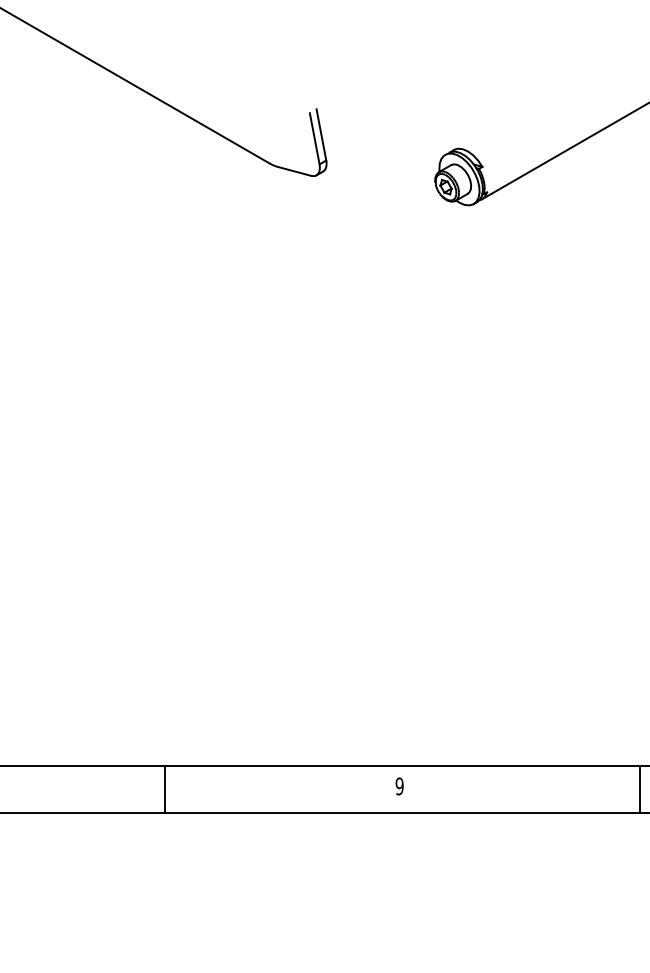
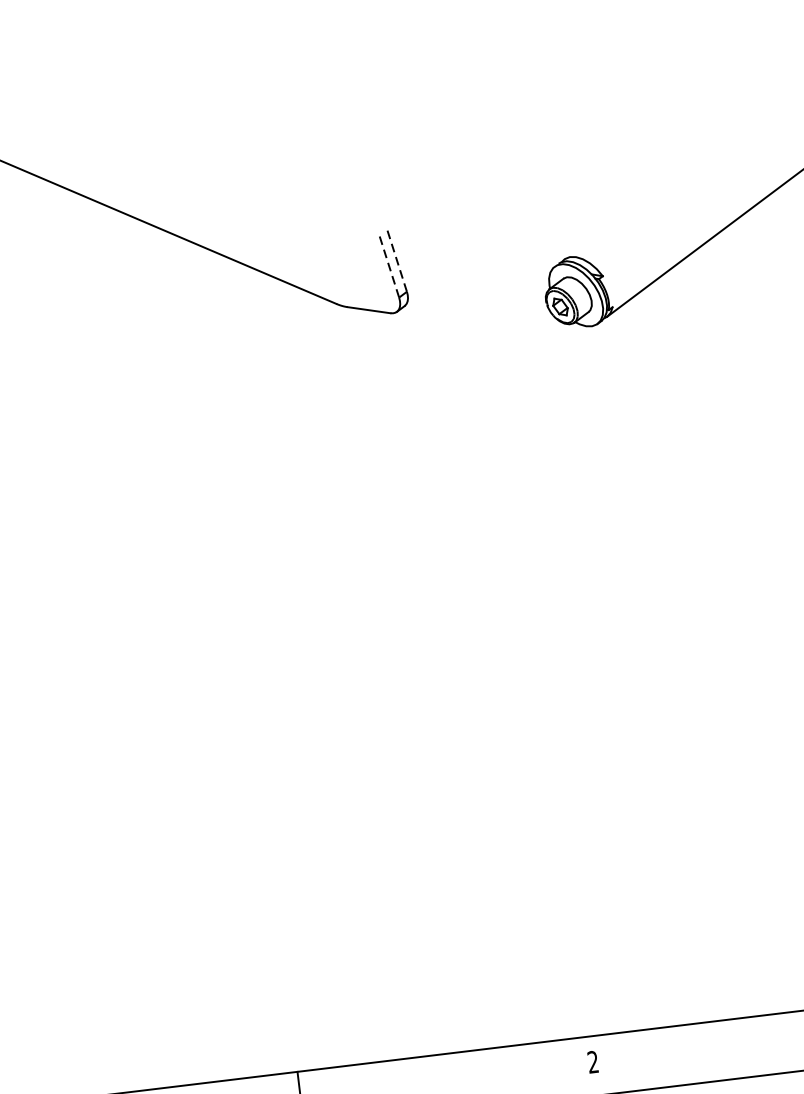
line: (321, 134) -> (397, 260), solid -> dashed
line: (314, 138) -> (388, 266), solid -> dashed
text: (399, 786) -> (592, 1062), 9 -> 2

